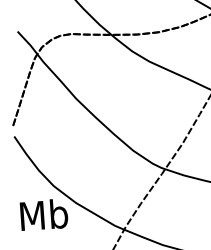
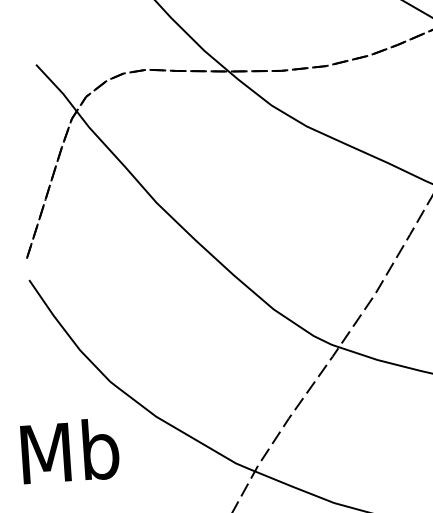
text: (43, 214) -> (68, 450), moved

